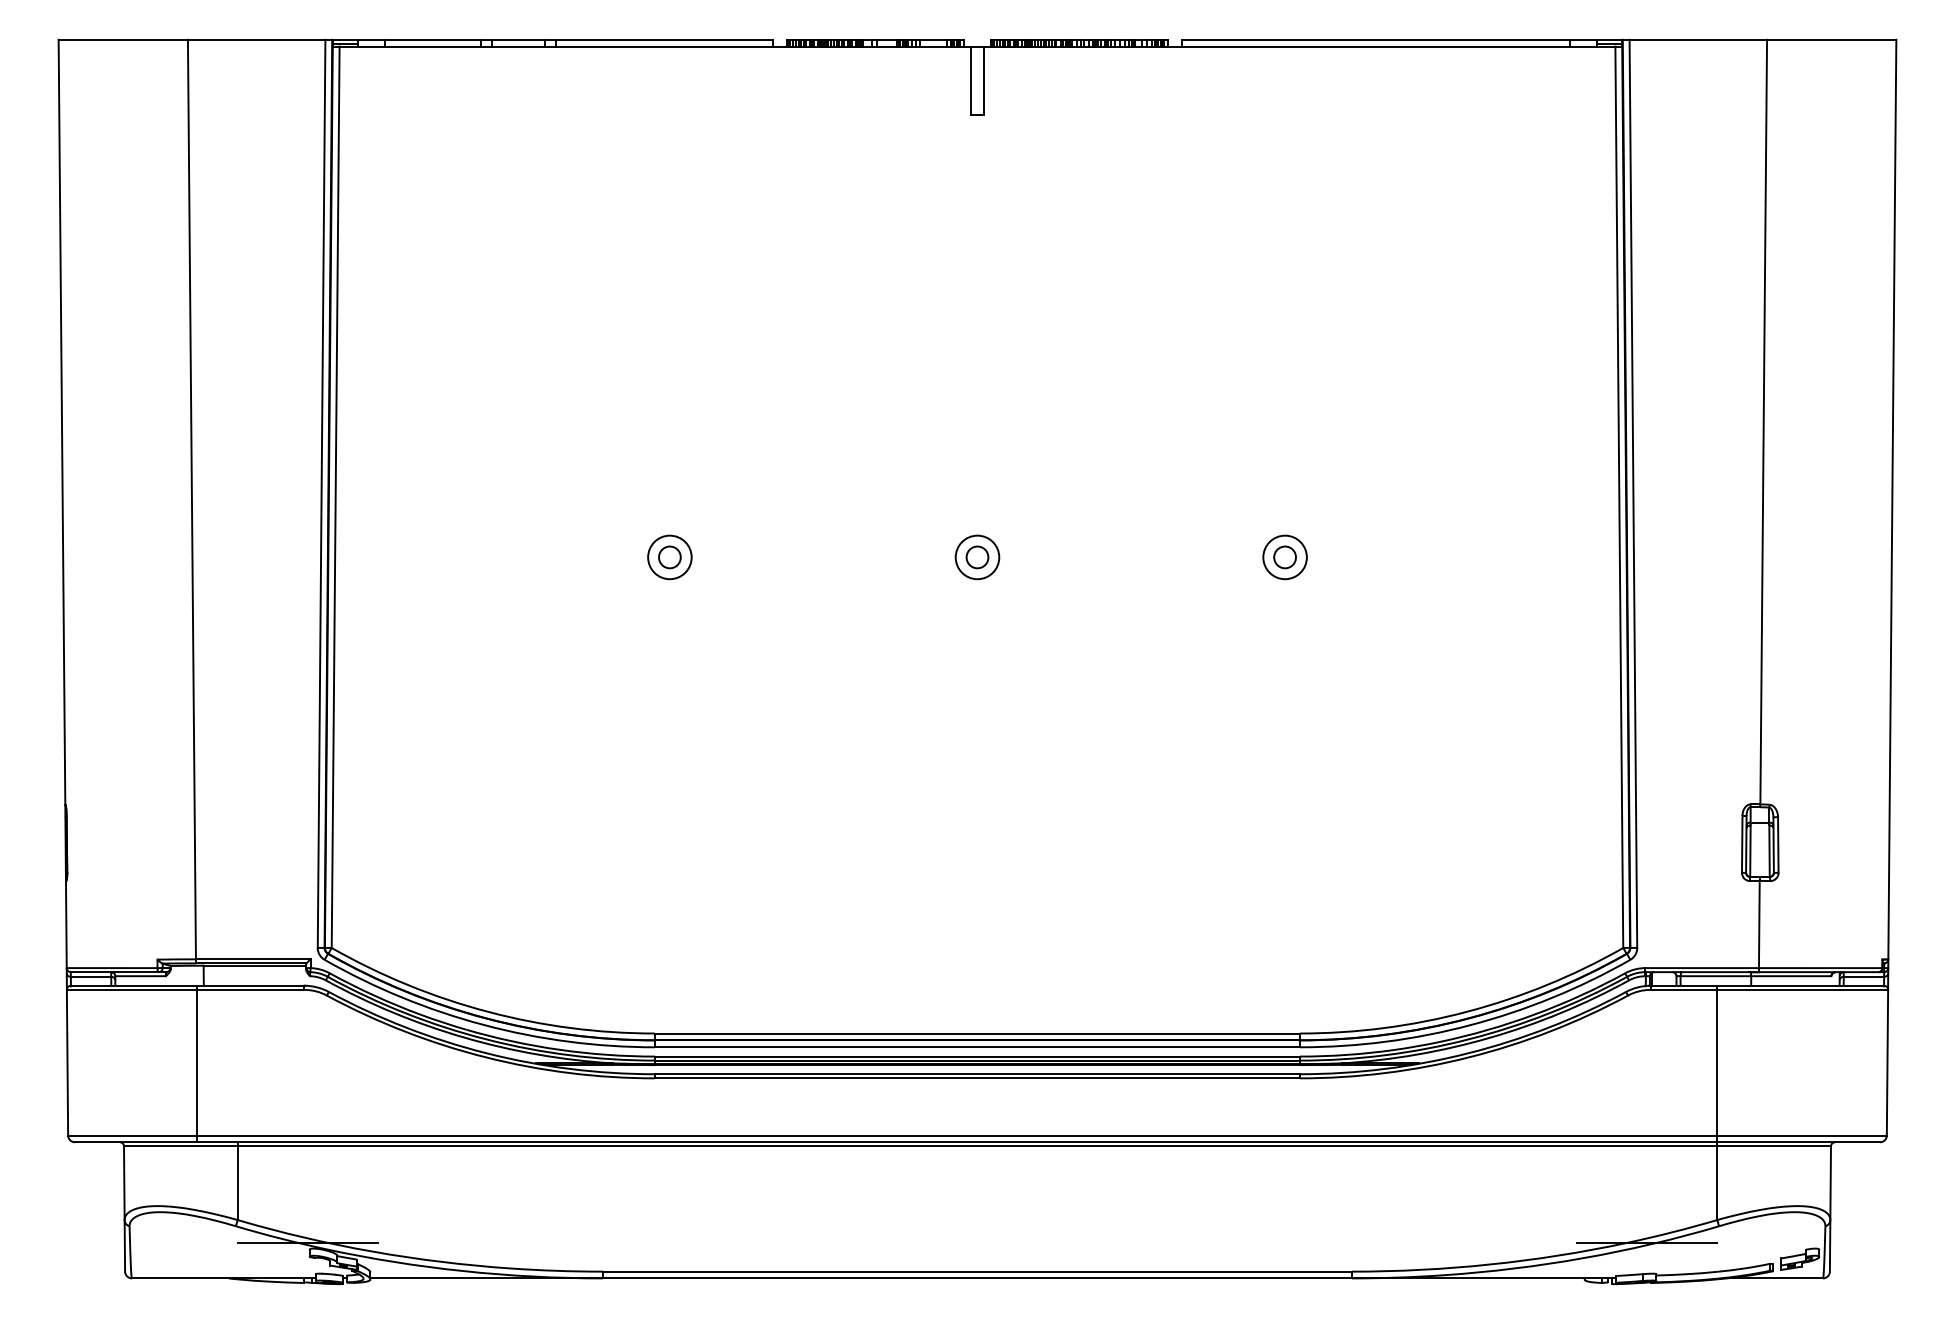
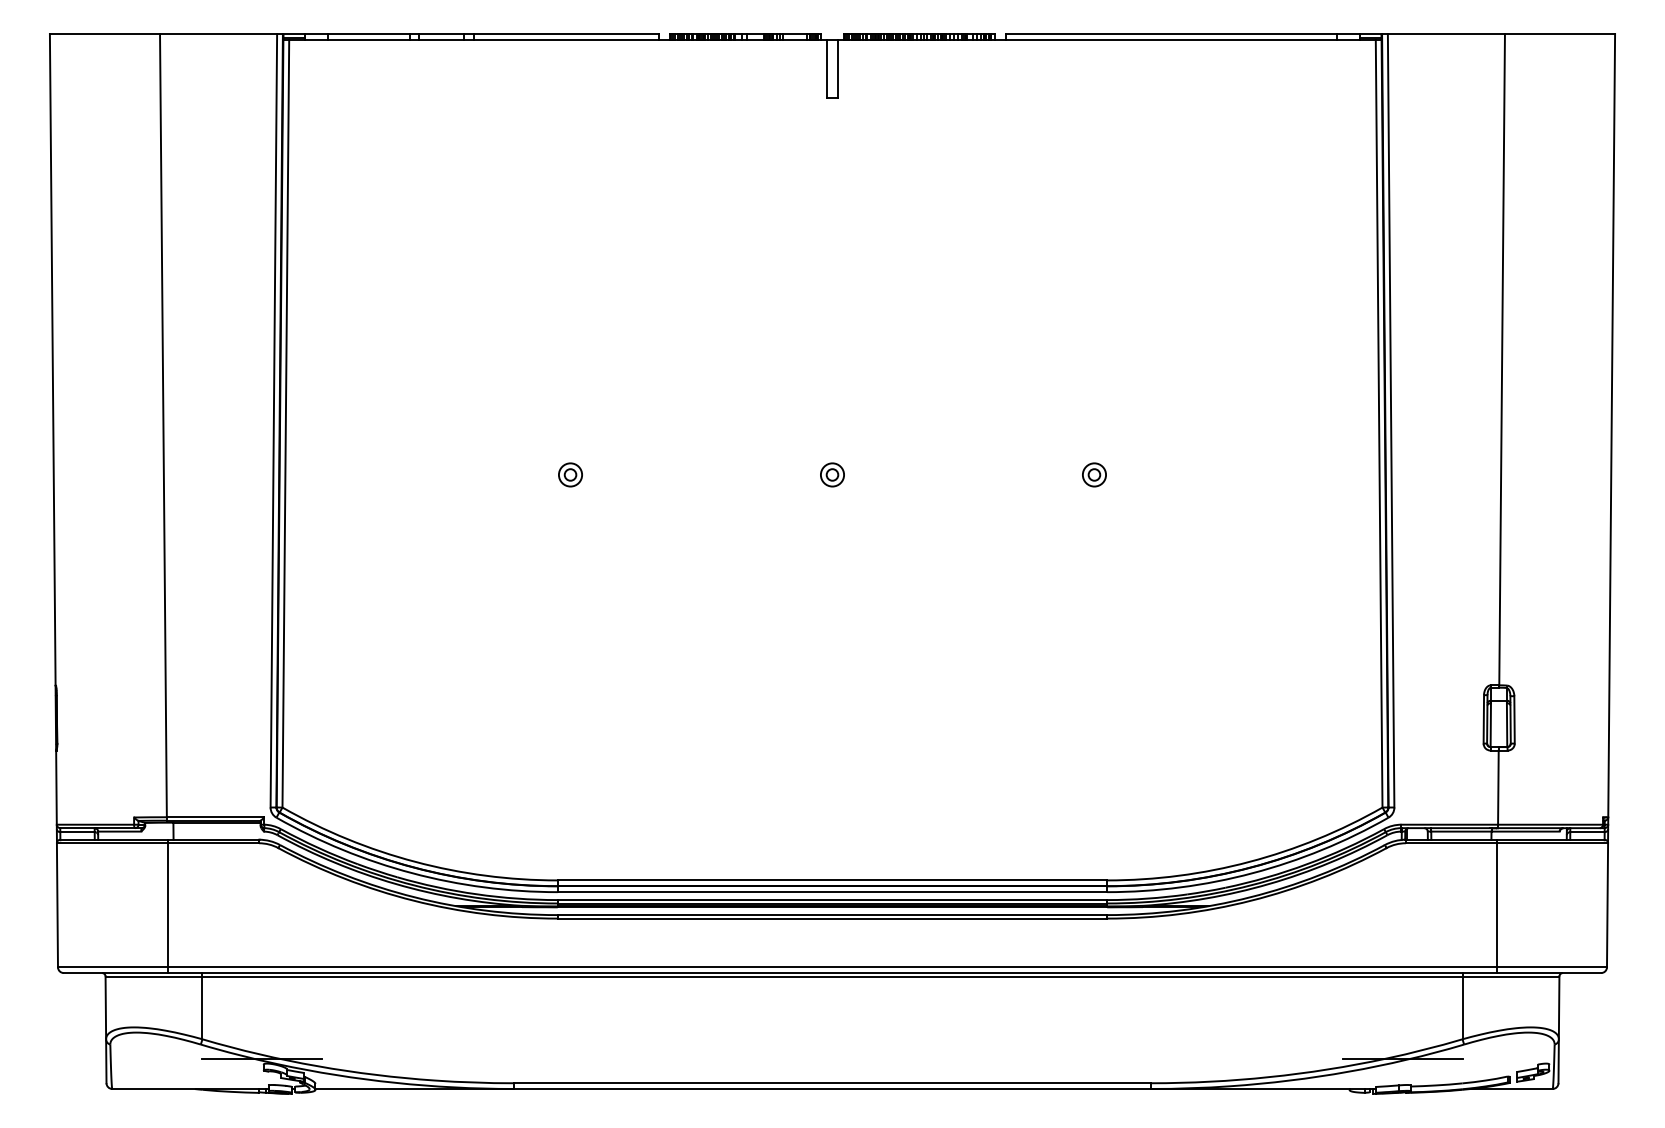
part: (669, 557) -> (570, 474), size x0.62
part: (977, 557) -> (832, 474), size x0.62
part: (1284, 557) -> (1093, 474), size x0.62
line: (1717, 1063) -> (1497, 905), moved

